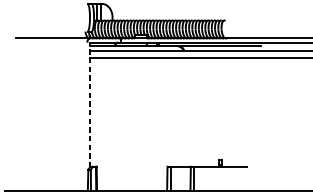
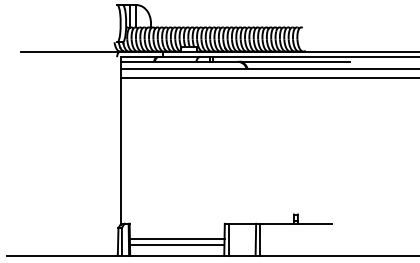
line: (89, 104) -> (120, 140), dashed -> solid
line: (131, 177) -> (176, 238), added
line: (132, 182) -> (177, 245), added

